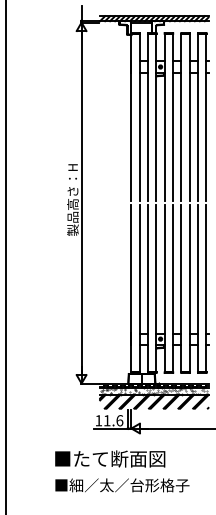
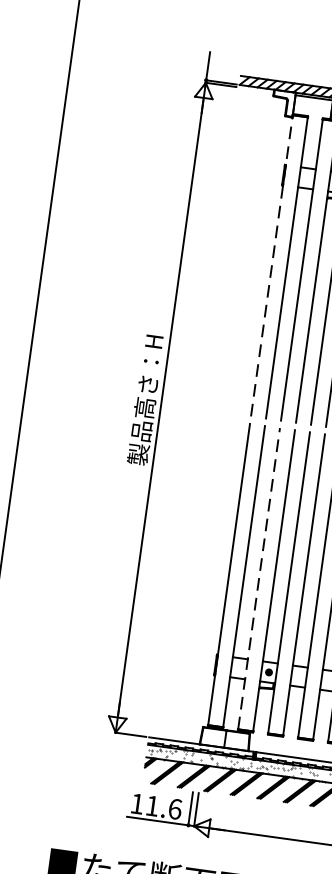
line: (131, 117) -> (271, 266), solid -> dashed
line: (148, 288) -> (259, 578), solid -> dashed

